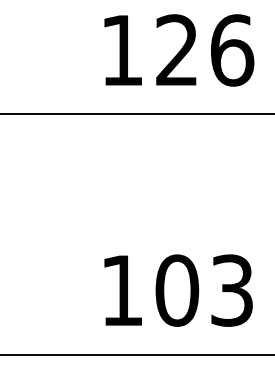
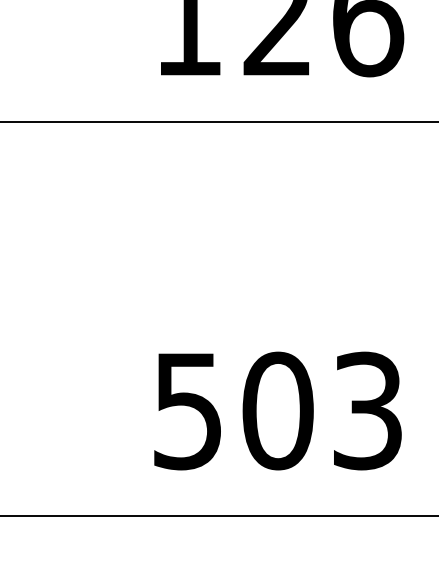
text: (121, 290) -> (186, 410), 103 -> 503

